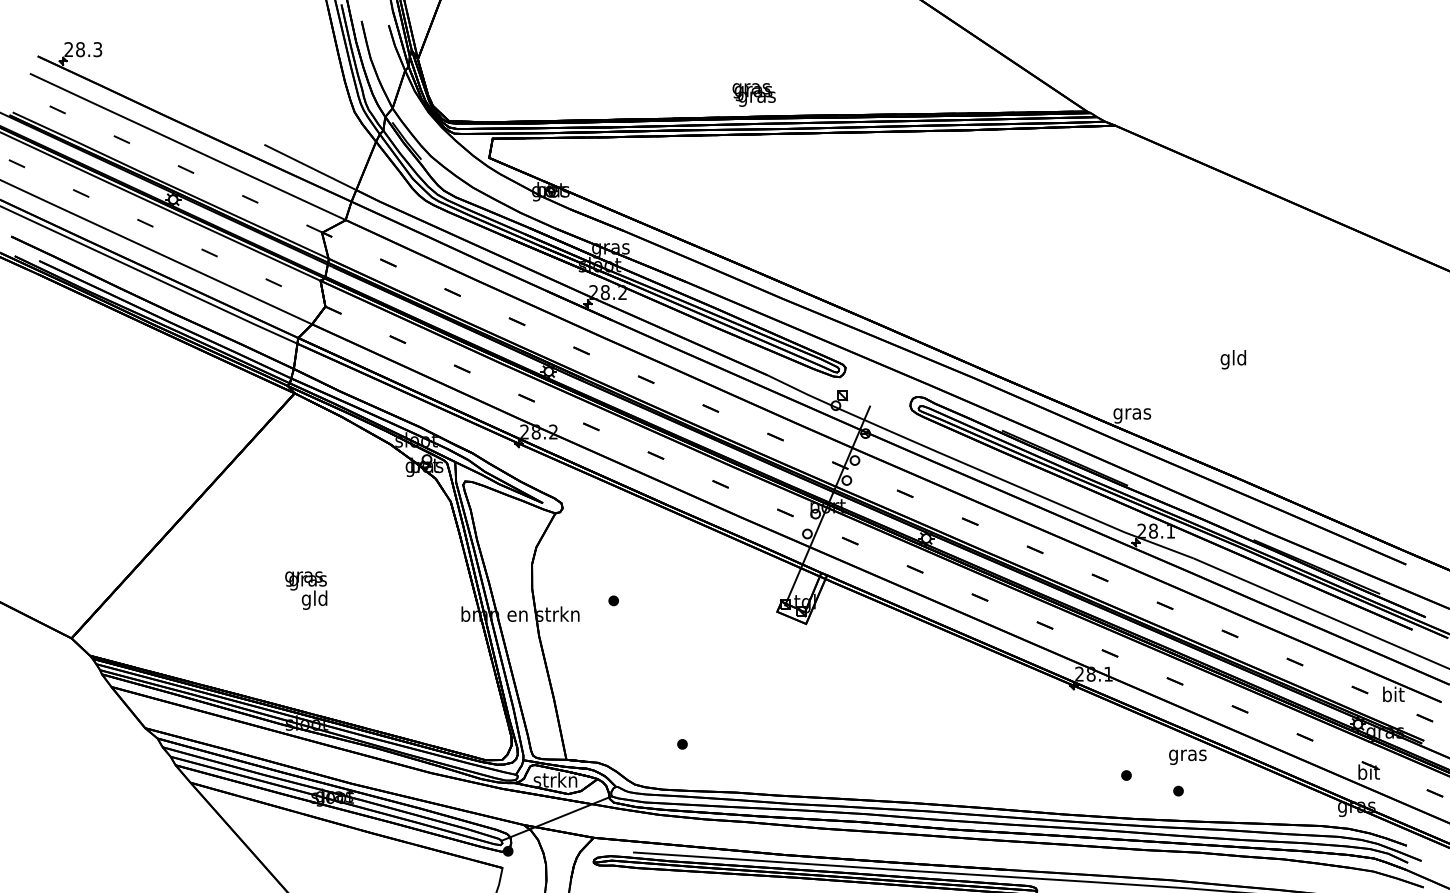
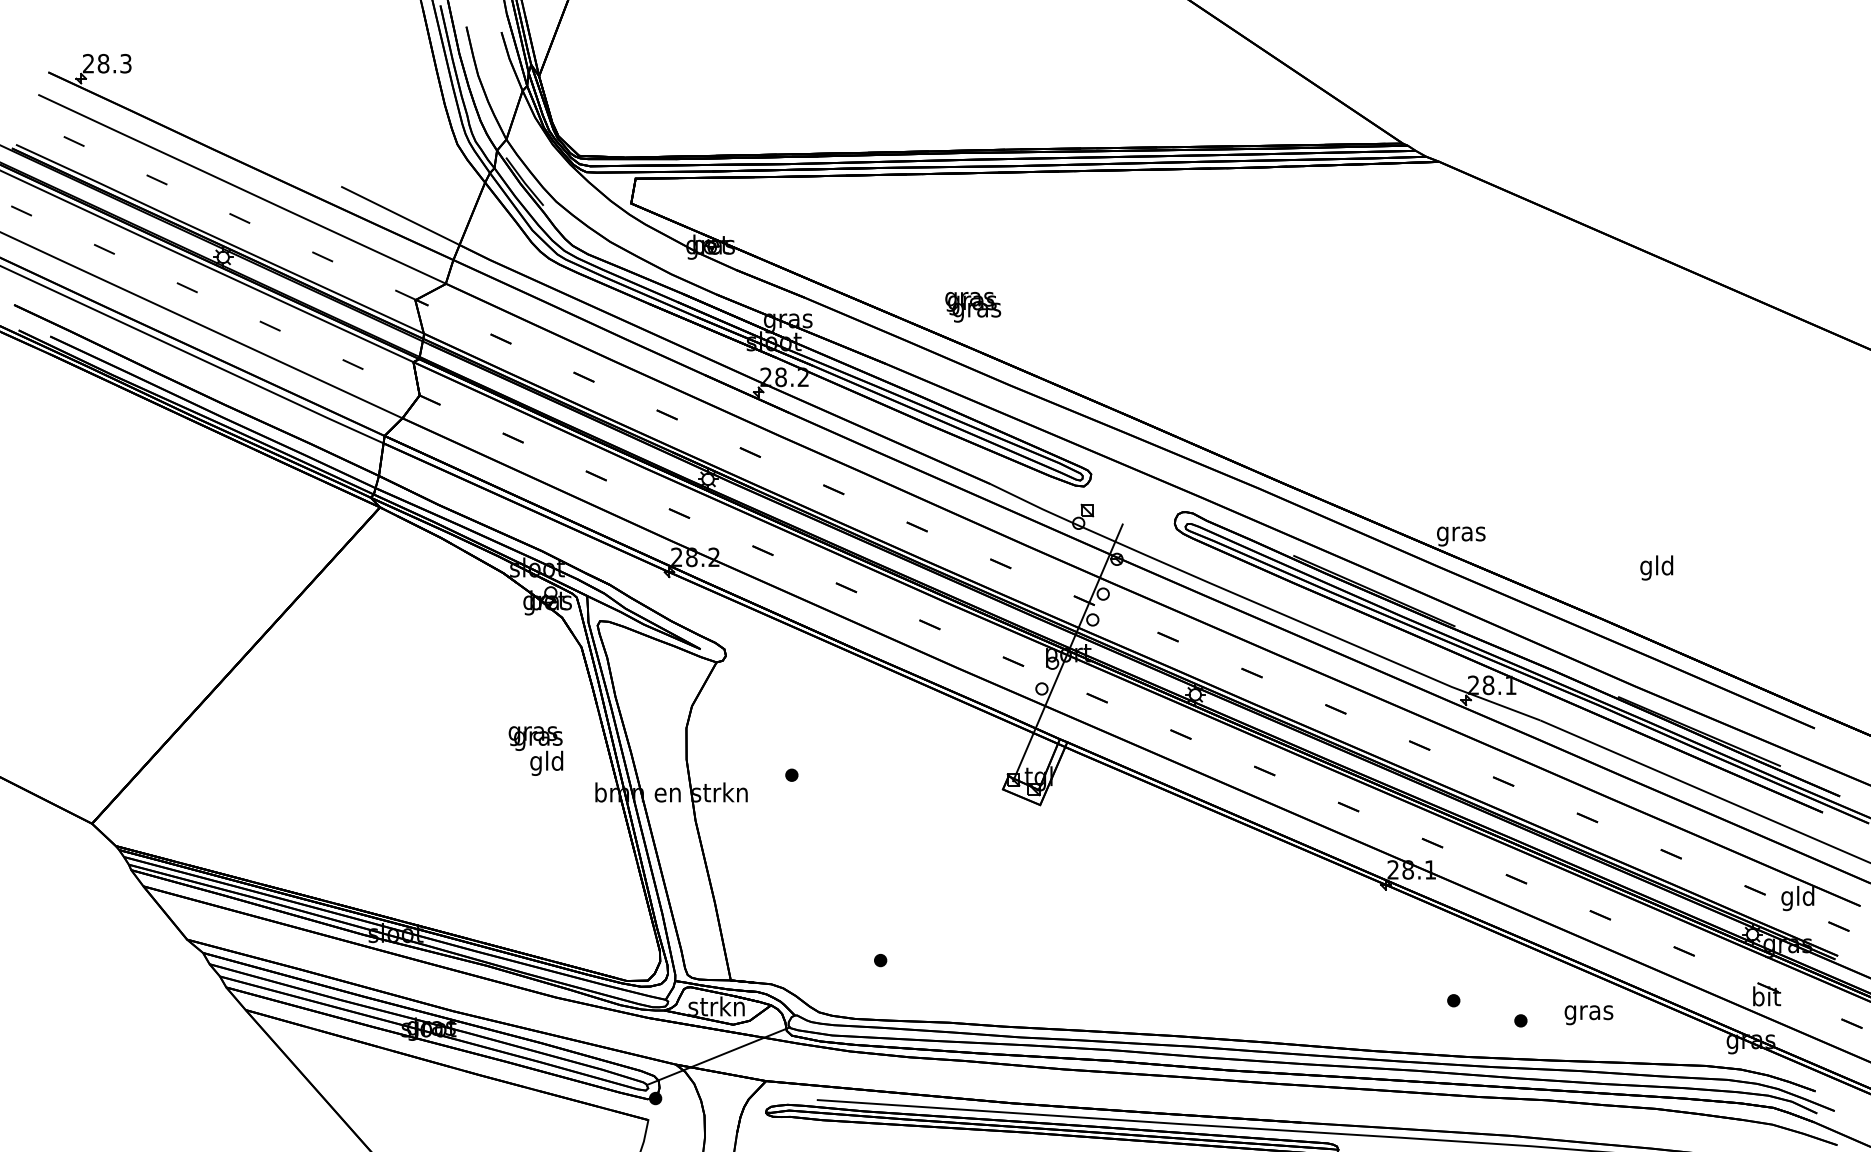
text: (754, 94) -> (973, 306), moved
text: (1233, 359) -> (1656, 567), moved
text: (305, 590) -> (535, 750), moved
text: (1392, 696) -> (1797, 898), bit -> gld
text: (1187, 757) -> (1588, 1015), moved

